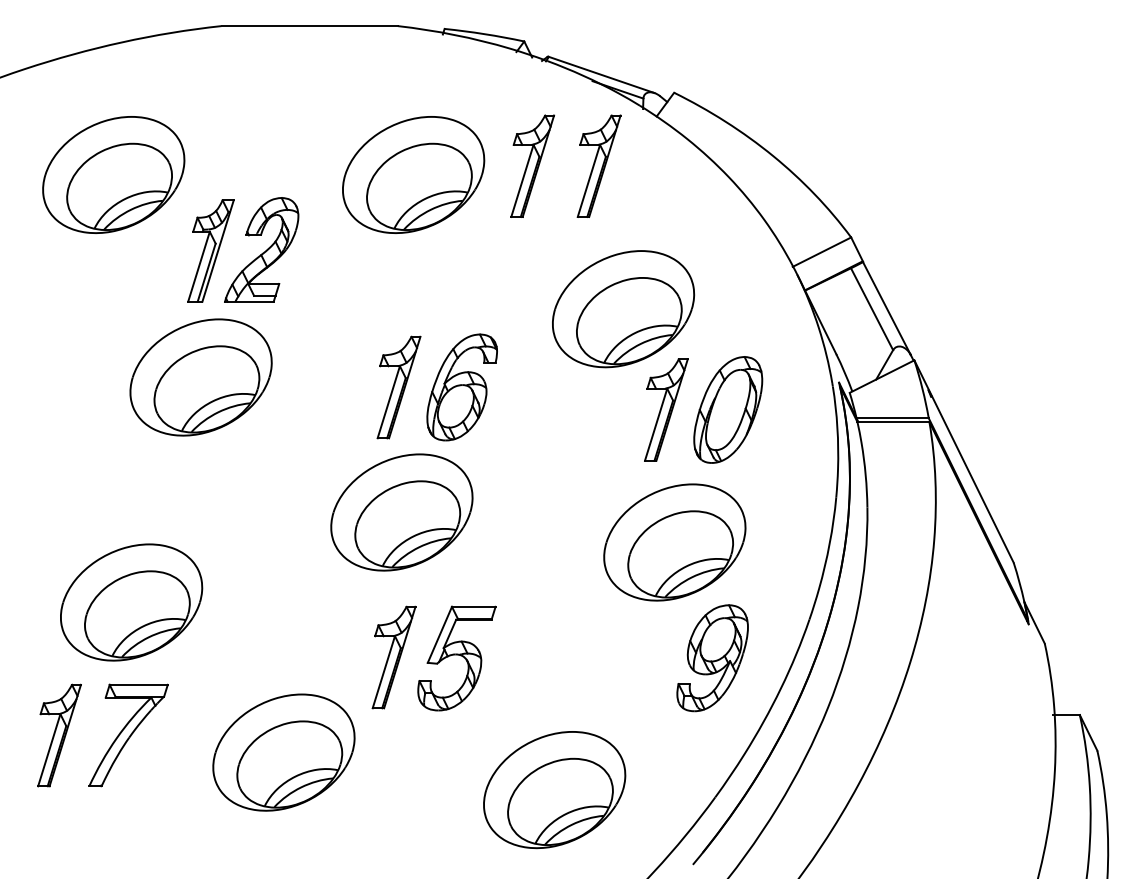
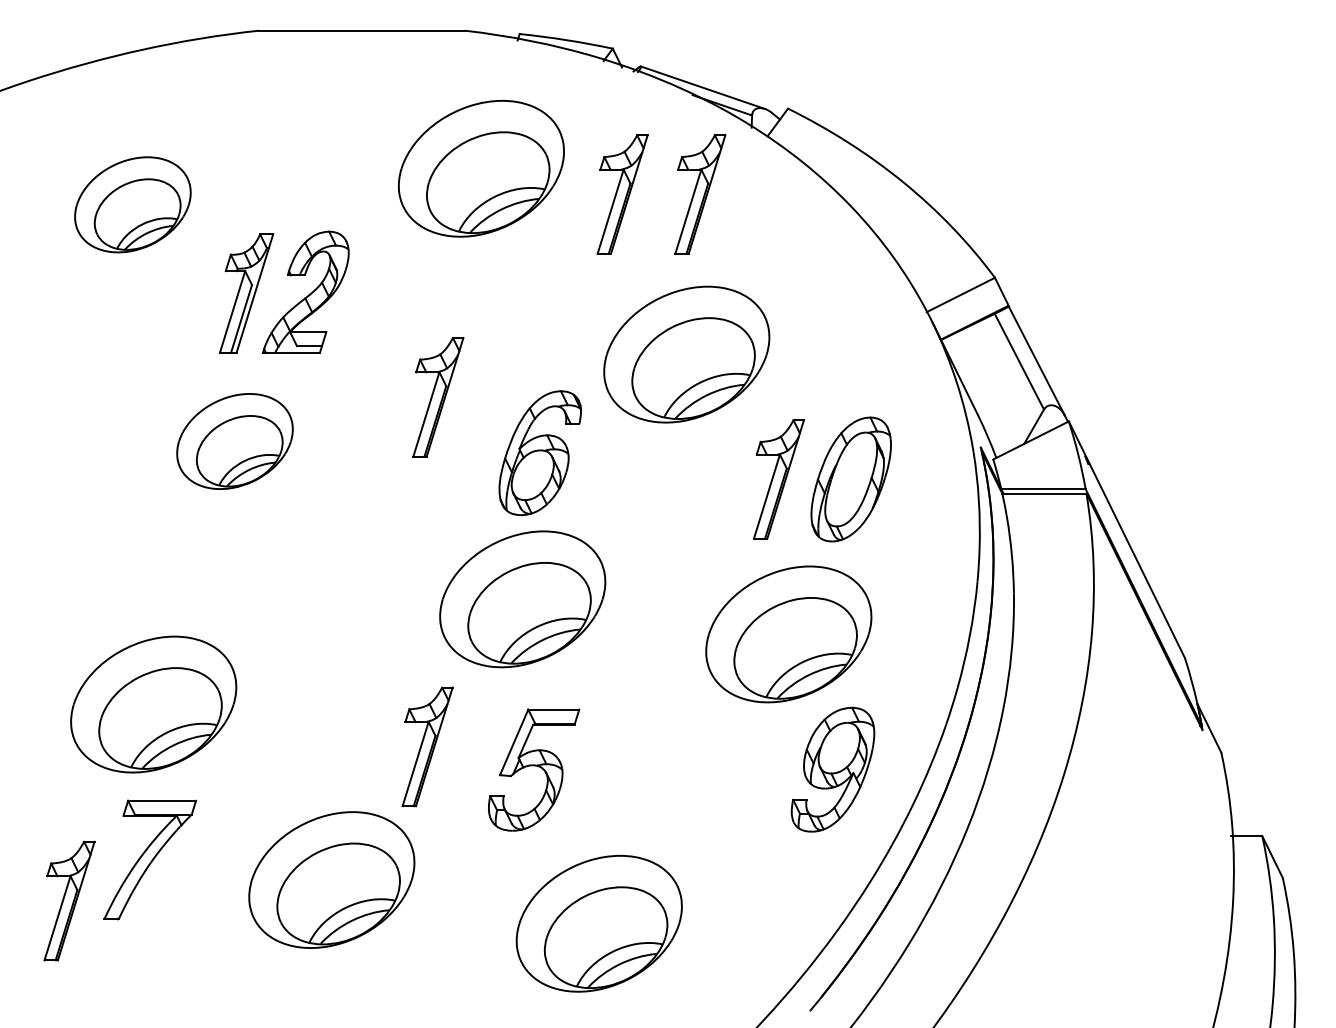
part: (113, 174) -> (132, 204), size x0.7
part: (413, 174) -> (481, 168), moved
part: (623, 309) -> (686, 354), moved
part: (200, 377) -> (234, 441), size x0.7
part: (399, 387) -> (438, 397), moved
part: (401, 512) -> (522, 599), moved
part: (394, 657) -> (427, 746), moved
part: (59, 735) -> (69, 900), moved
part: (553, 789) -> (598, 923), moved

